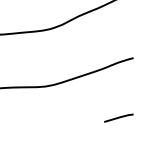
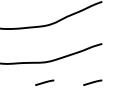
line: (44, 117) -> (44, 82), added

